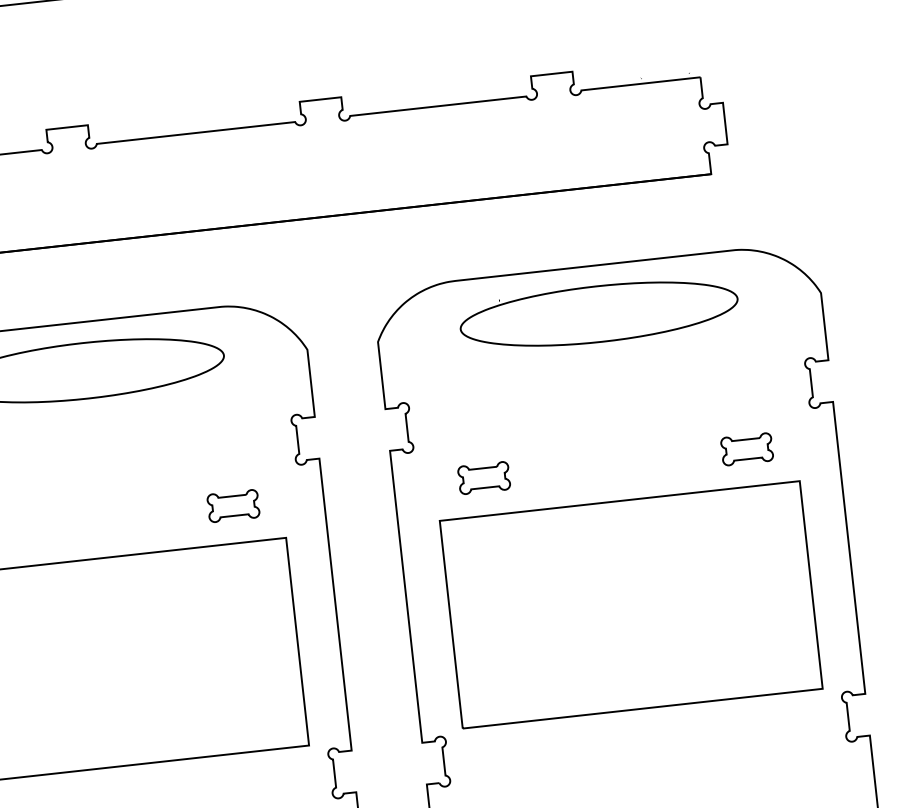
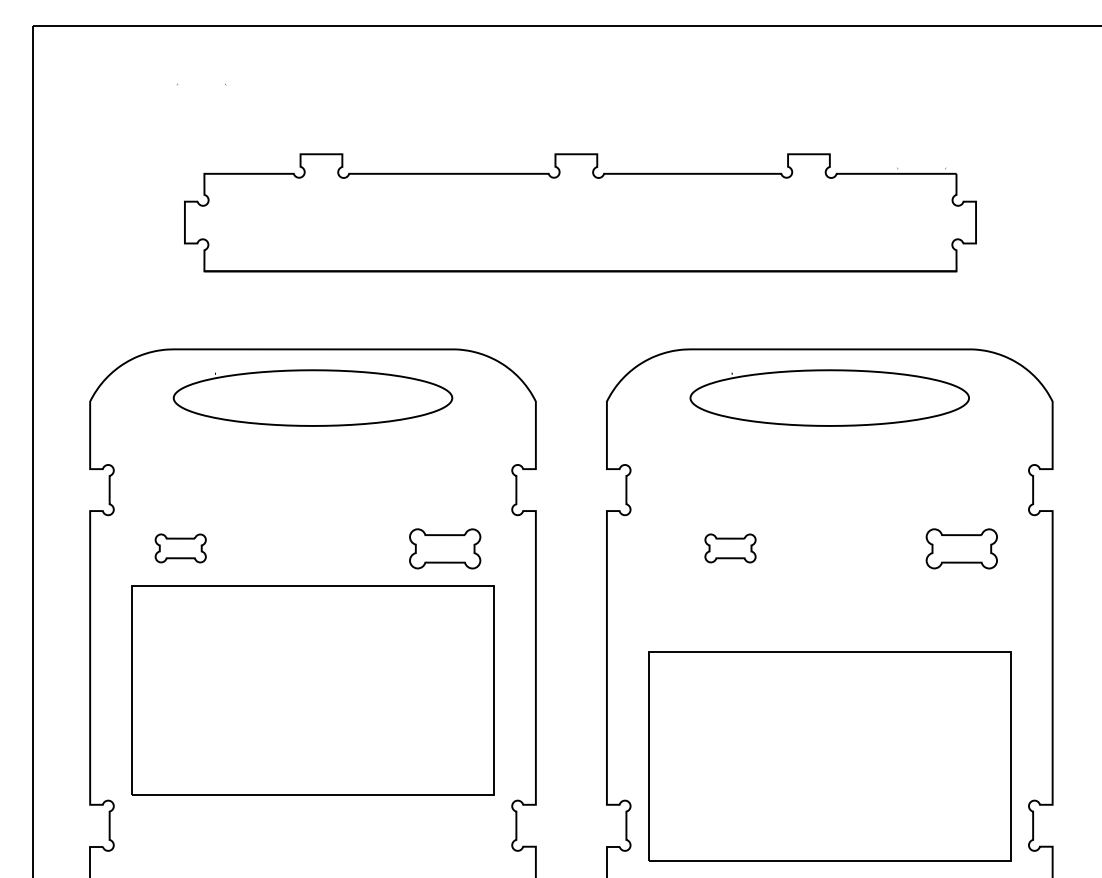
part: (747, 449) -> (962, 548), size x1.4
part: (484, 478) -> (730, 548), moved
part: (233, 505) -> (445, 548), size x1.4
part: (630, 604) -> (829, 756), moved

